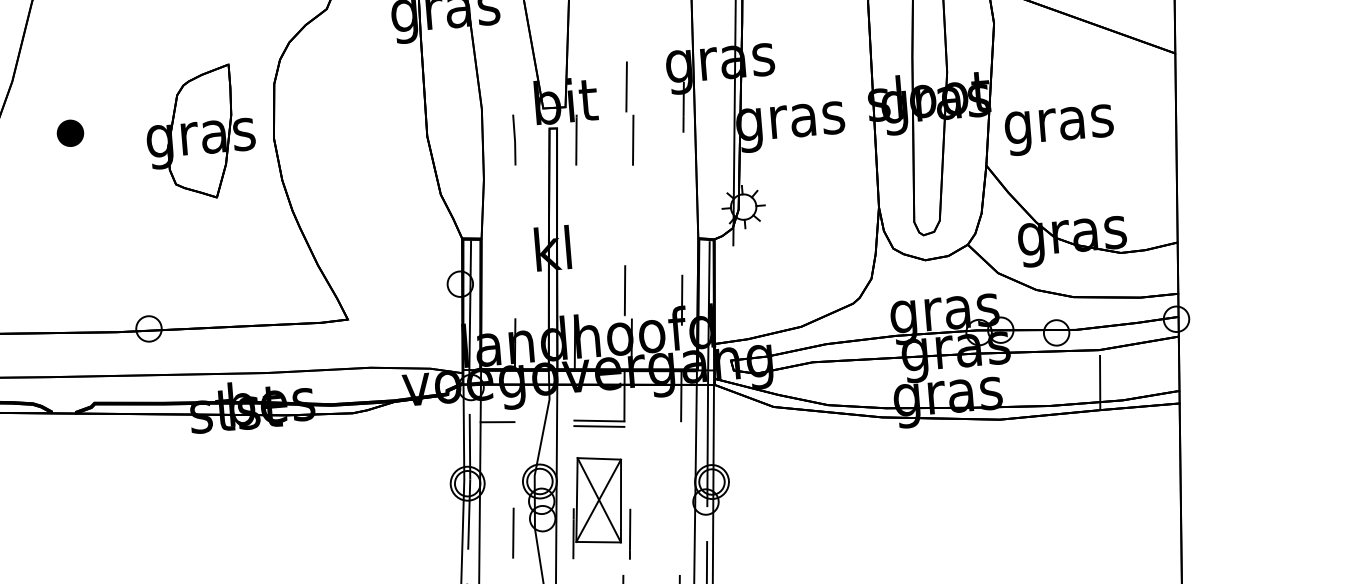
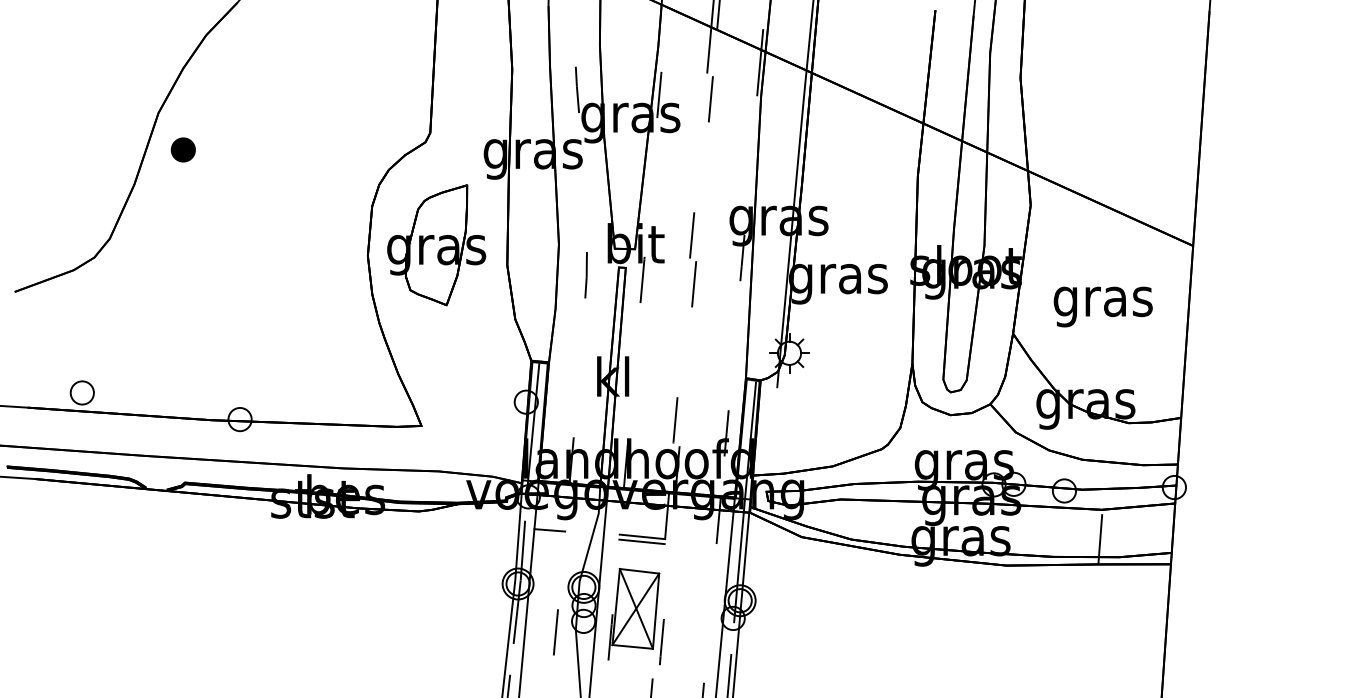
text: (1058, 129) -> (1102, 306), moved
part: (69, 132) -> (182, 149), moved
part: (200, 133) -> (436, 245), moved

